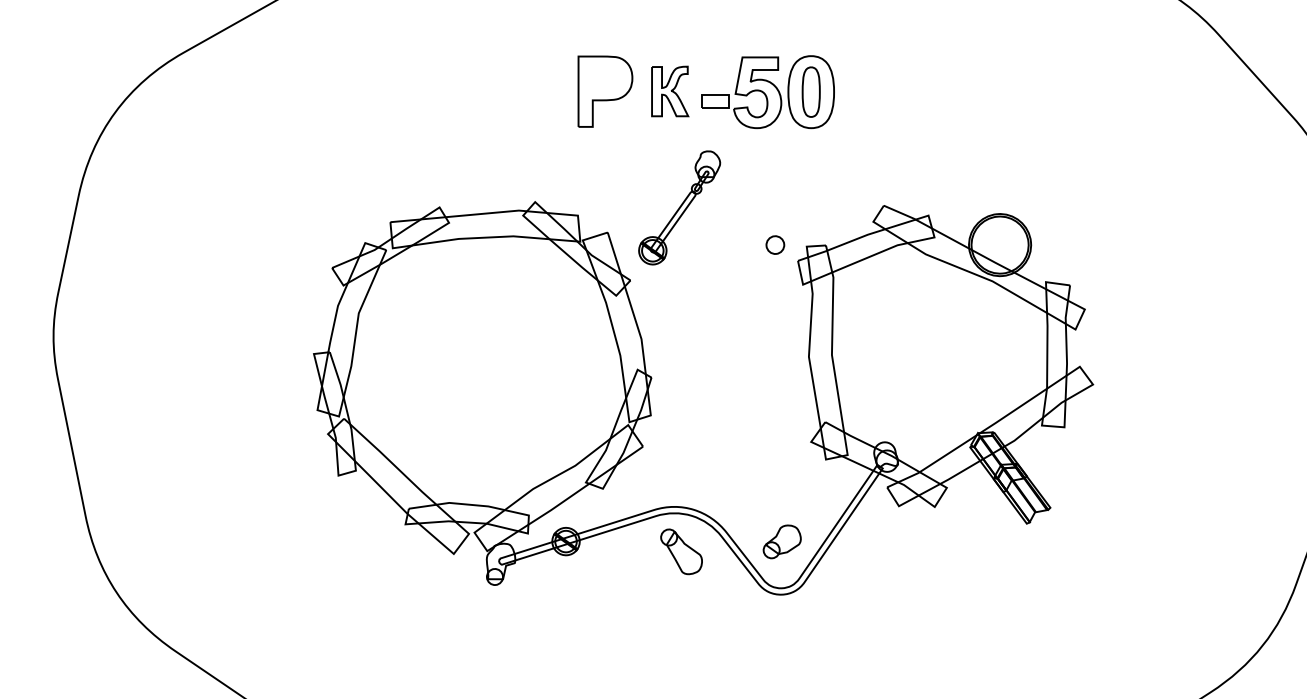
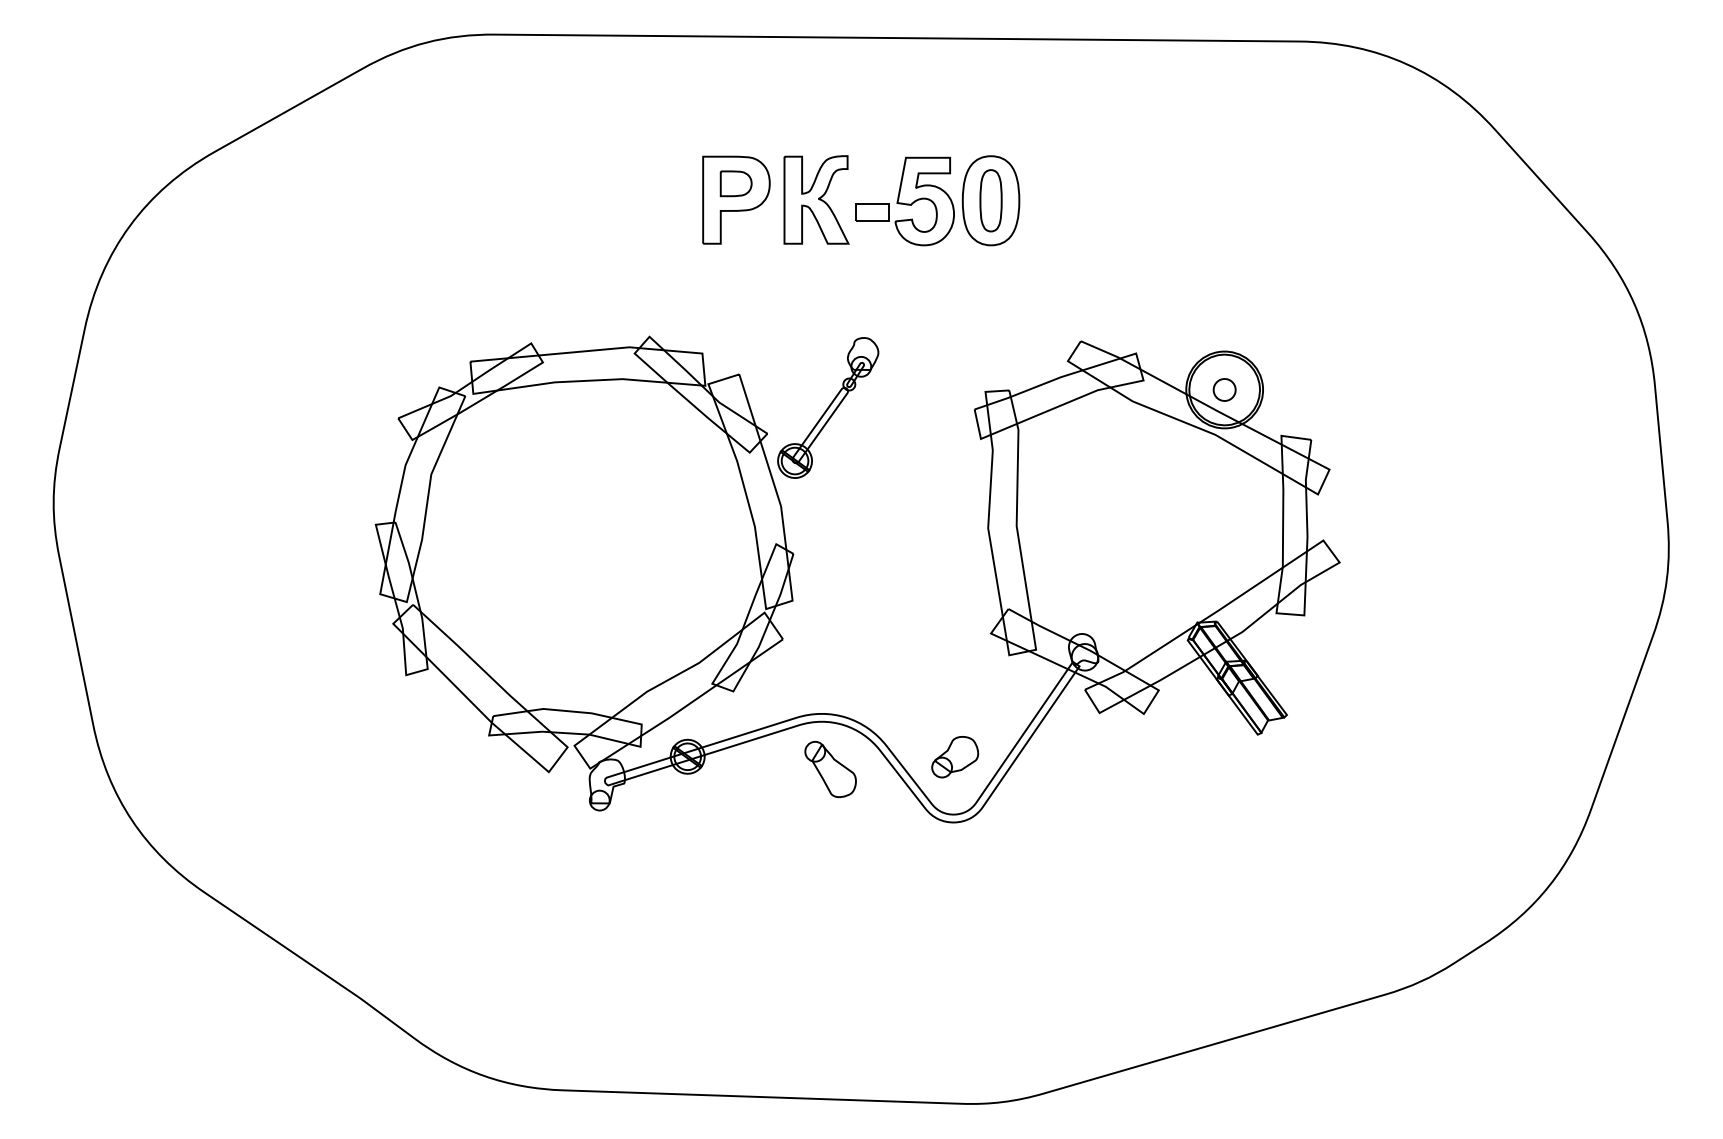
part: (604, 78) -> (735, 183), added
part: (670, 91) -> (816, 199), size x1.43
part: (679, 207) -> (828, 407), moved
part: (775, 244) -> (1224, 389), moved

